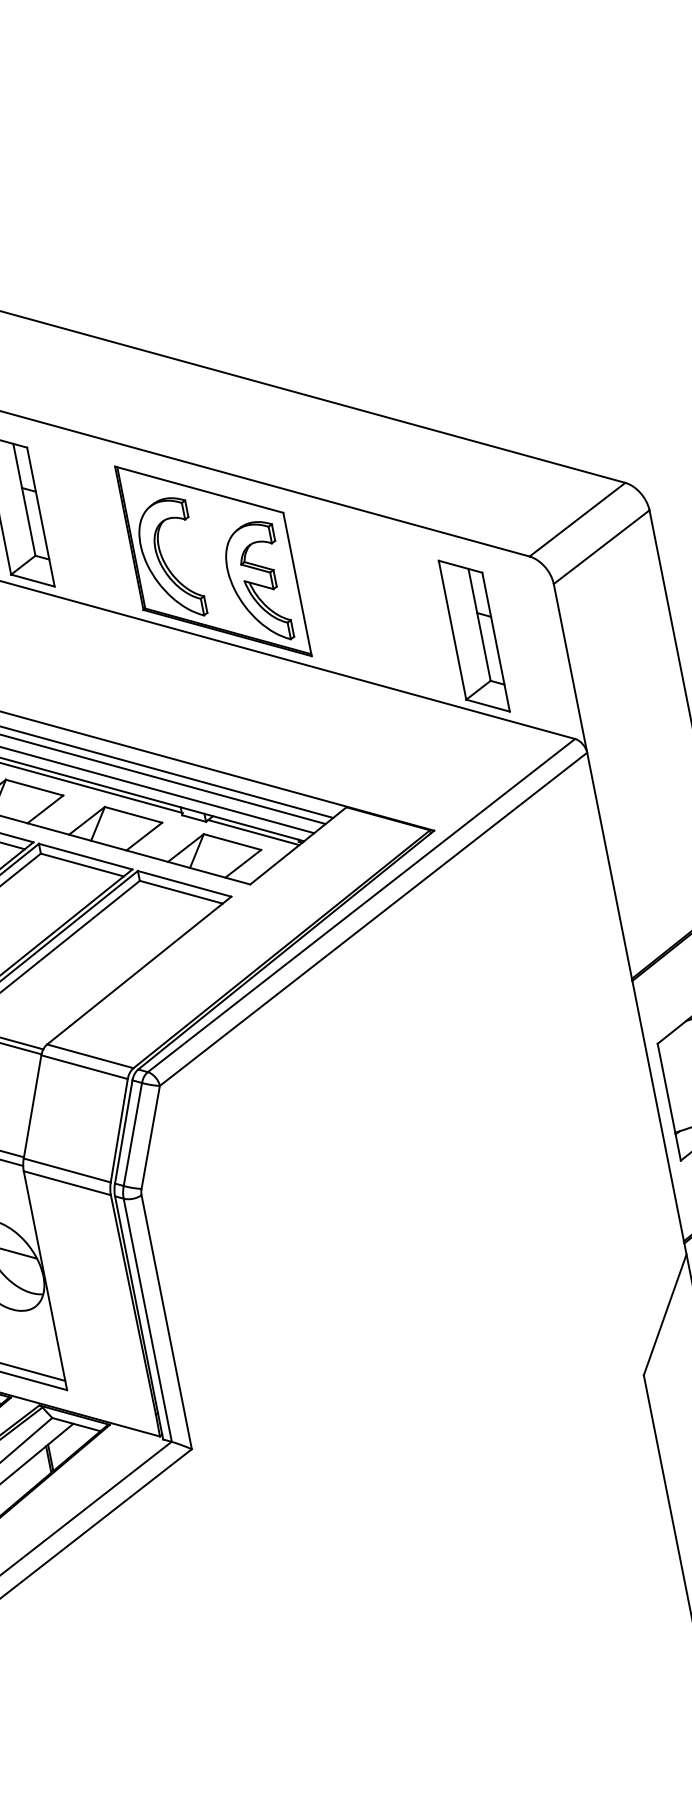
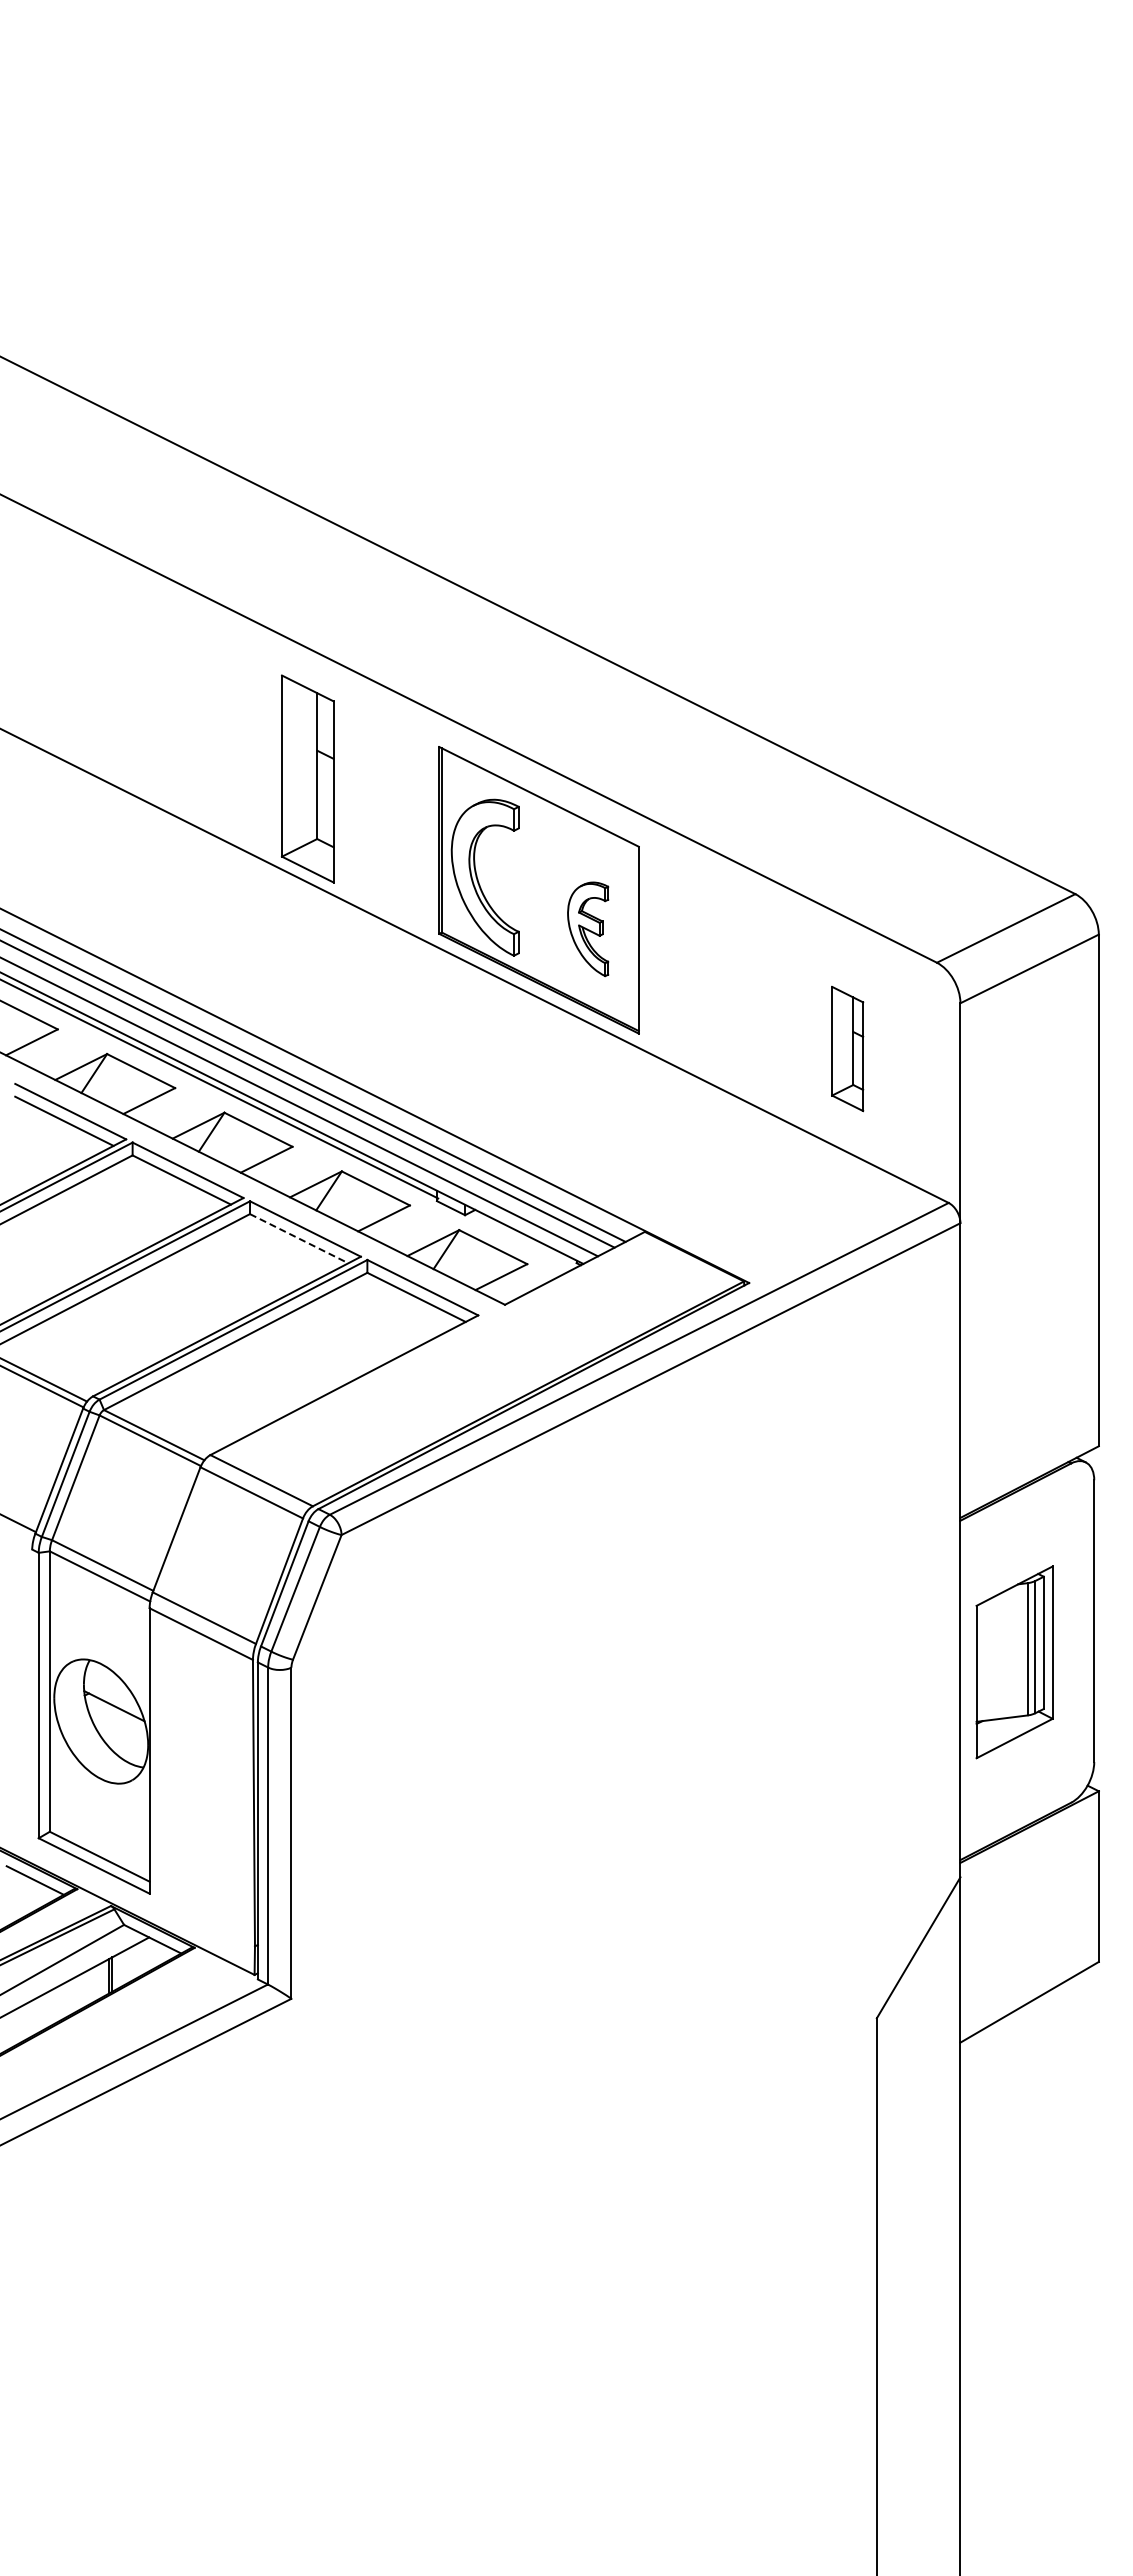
part: (256, 584) -> (587, 929), size x0.6
part: (474, 635) -> (847, 1048), size x0.6
line: (253, 832) -> (522, 1240), removed
line: (82, 864) -> (299, 1238), solid -> dashed

